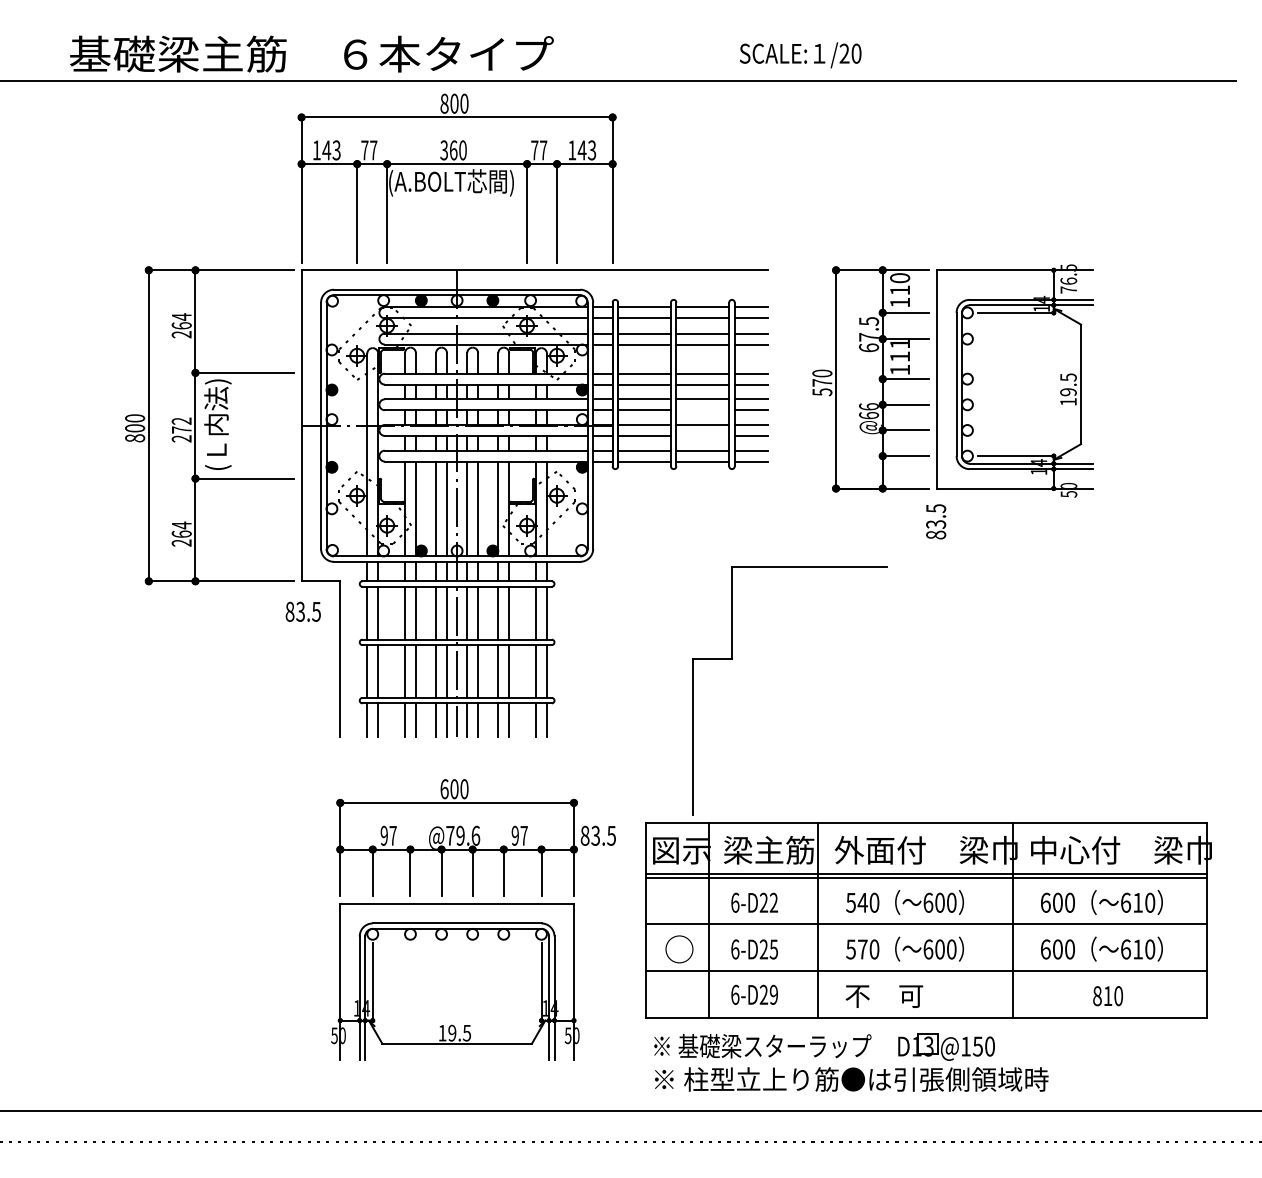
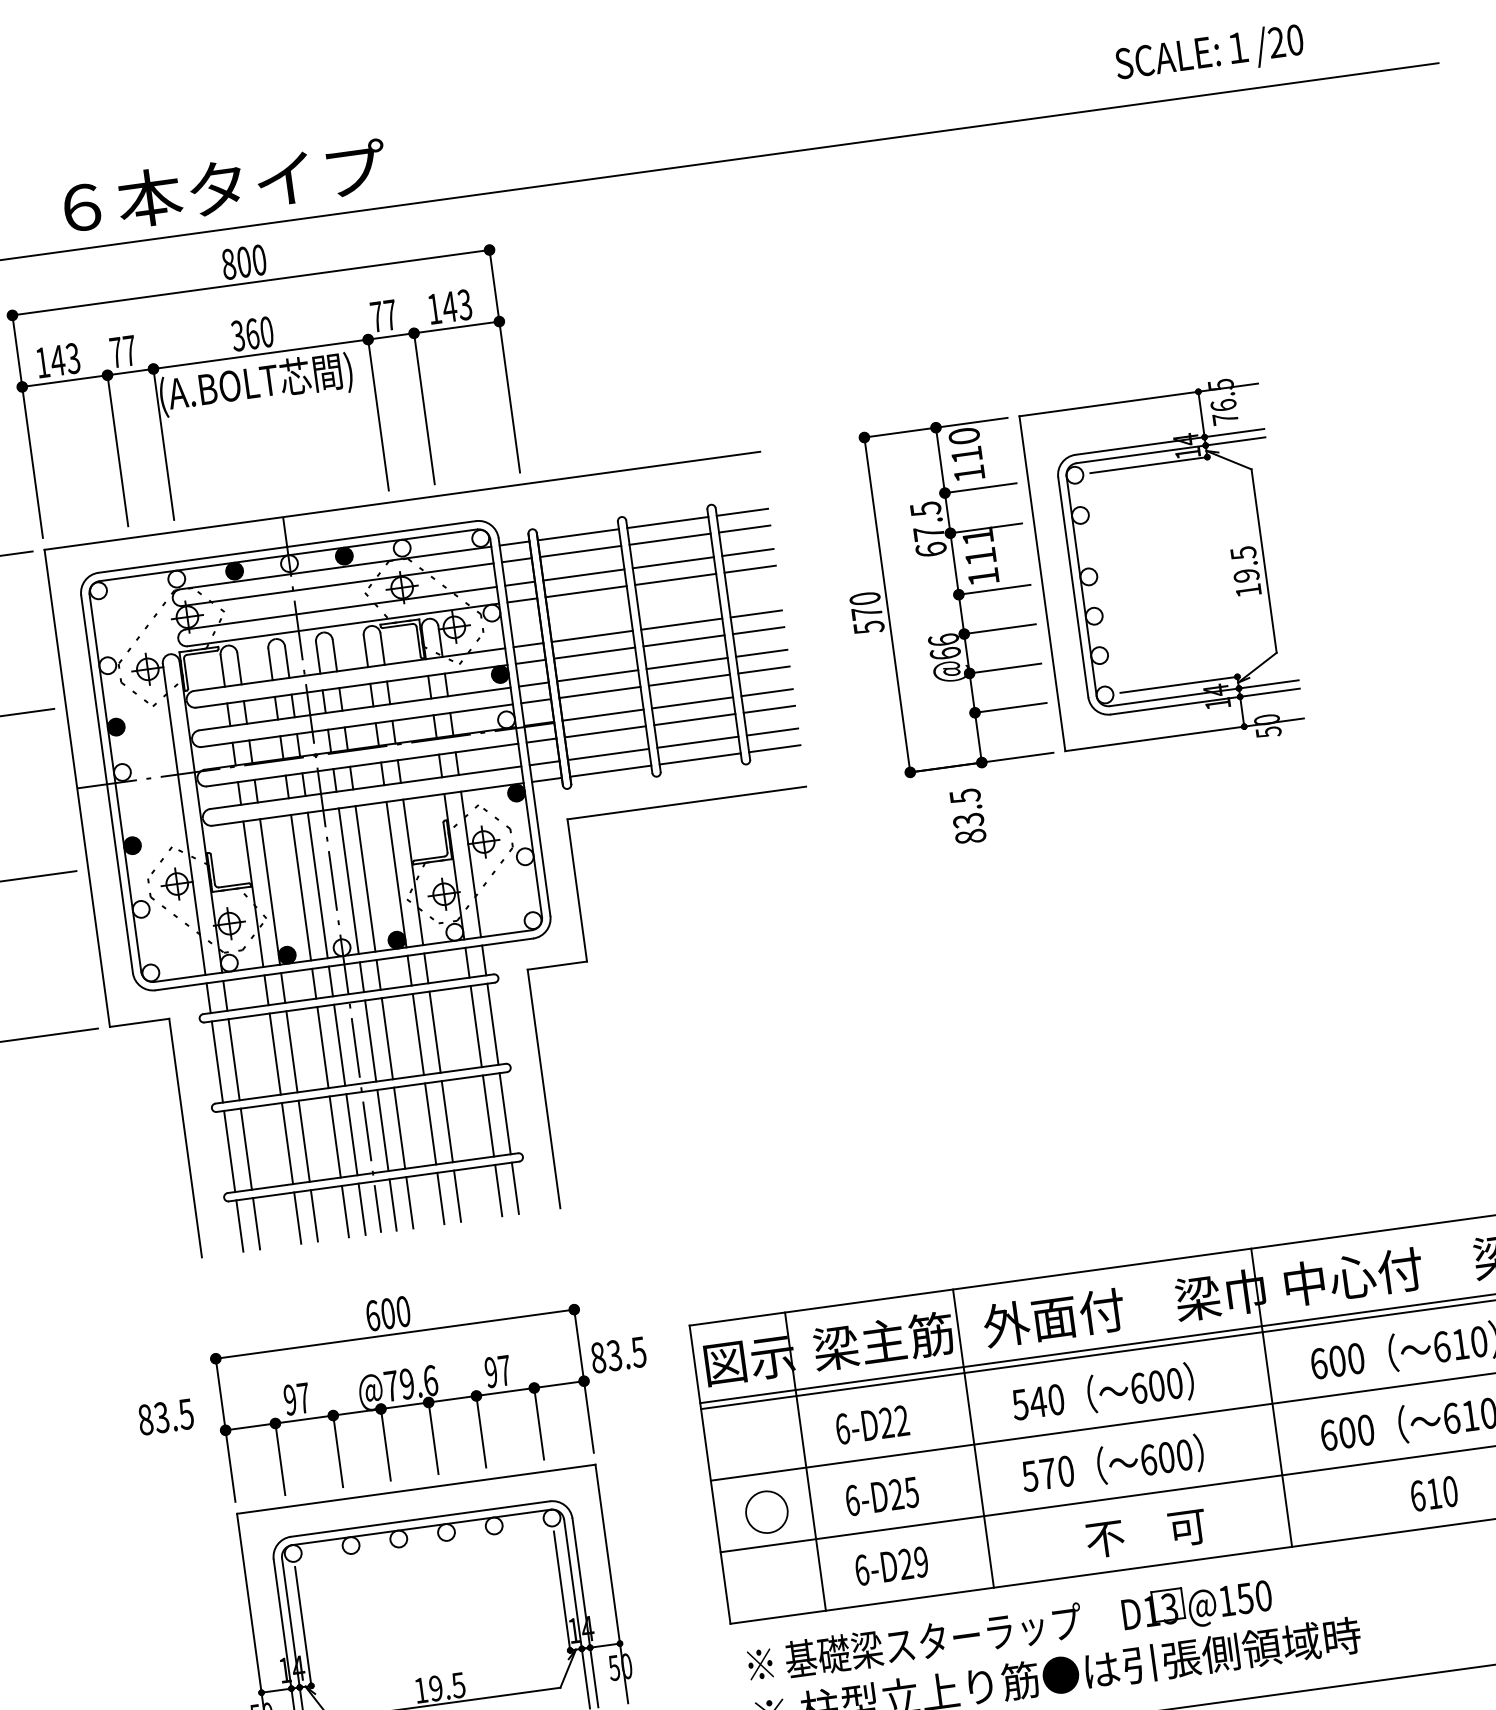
text: (800, 55) -> (1209, 54), moved
line: (702, 410) -> (688, 680), added
line: (702, 435) -> (694, 719), added
text: (936, 521) -> (968, 815), moved
text: (302, 611) -> (164, 1416), moved
part: (732, 659) -> (588, 961), moved
text: (884, 996) -> (1146, 1533), moved
text: (1097, 996) -> (1418, 1496), 810 -> 610

